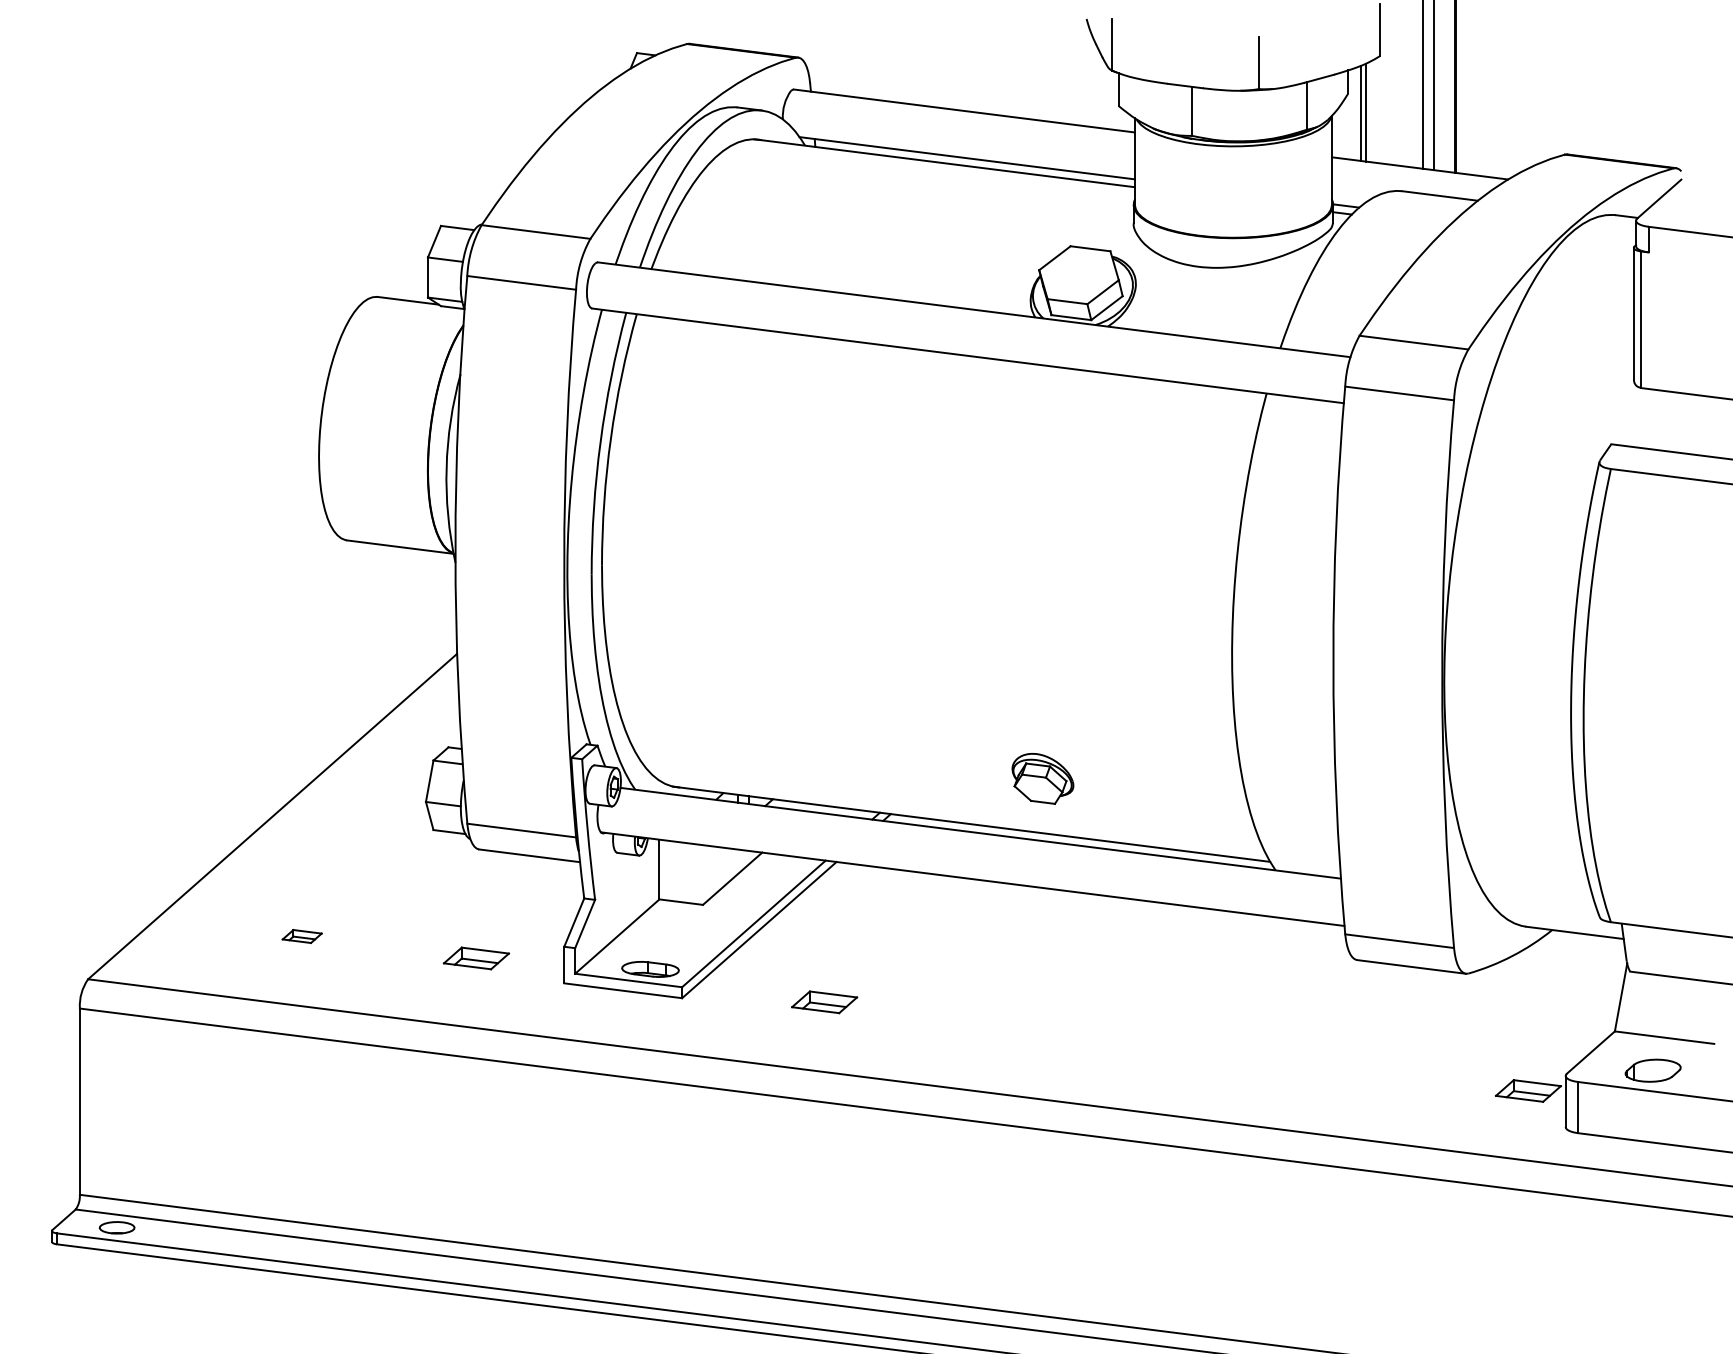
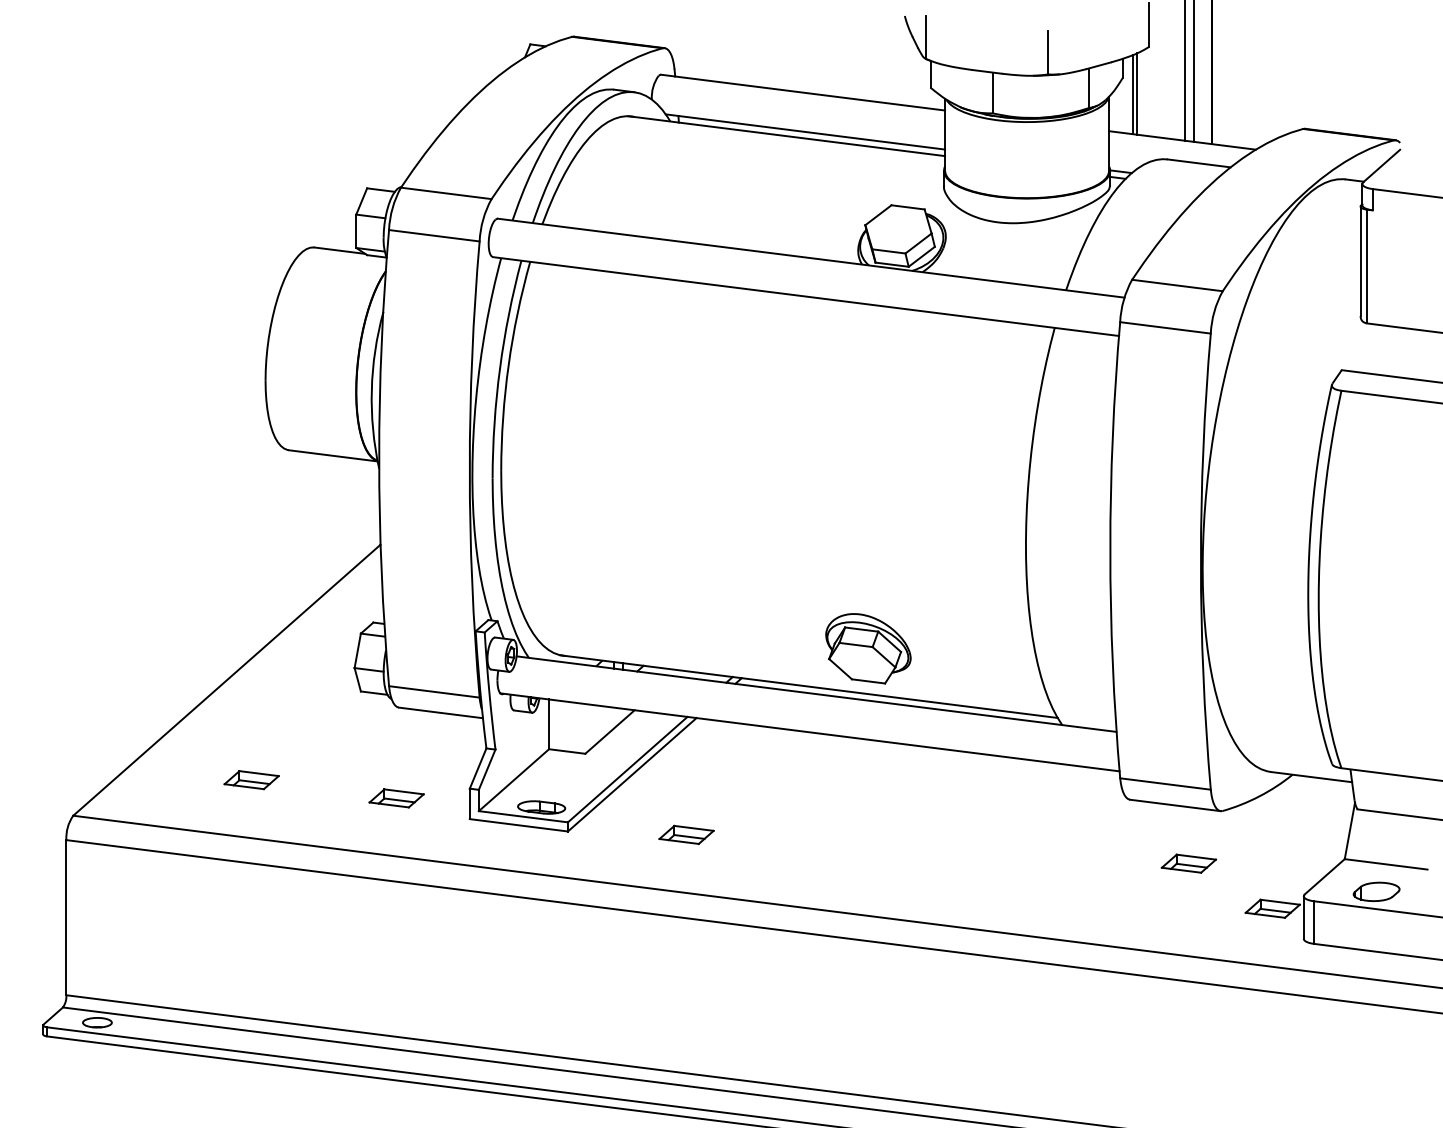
part: (1042, 778) -> (868, 648), size x1.67
part: (301, 936) -> (250, 780), size x1.67
part: (1427, 1036) -> (1188, 863), added

